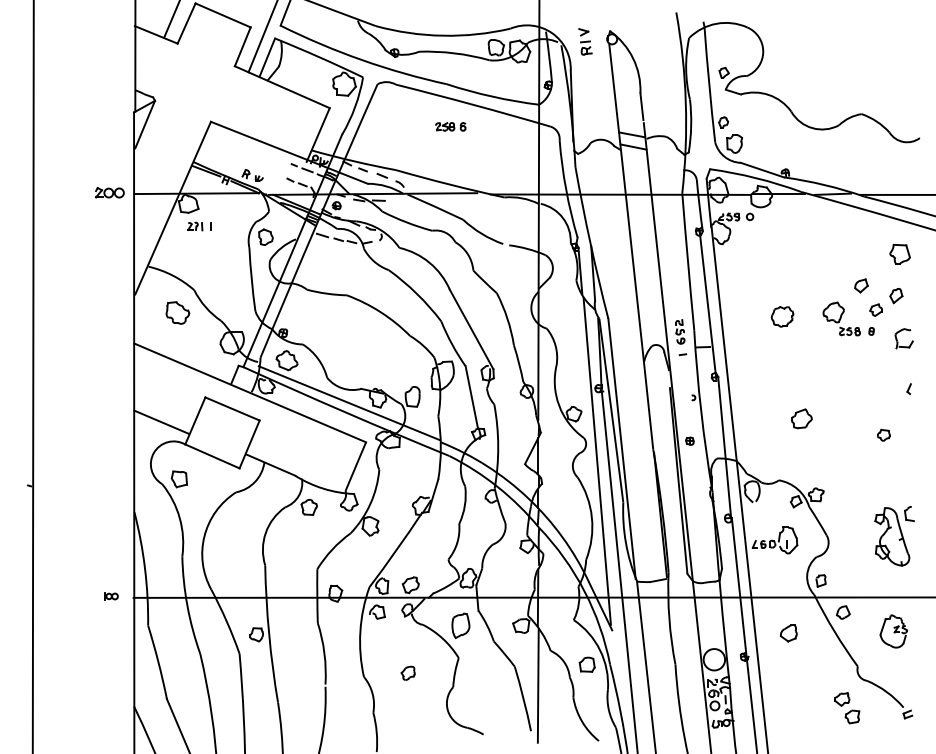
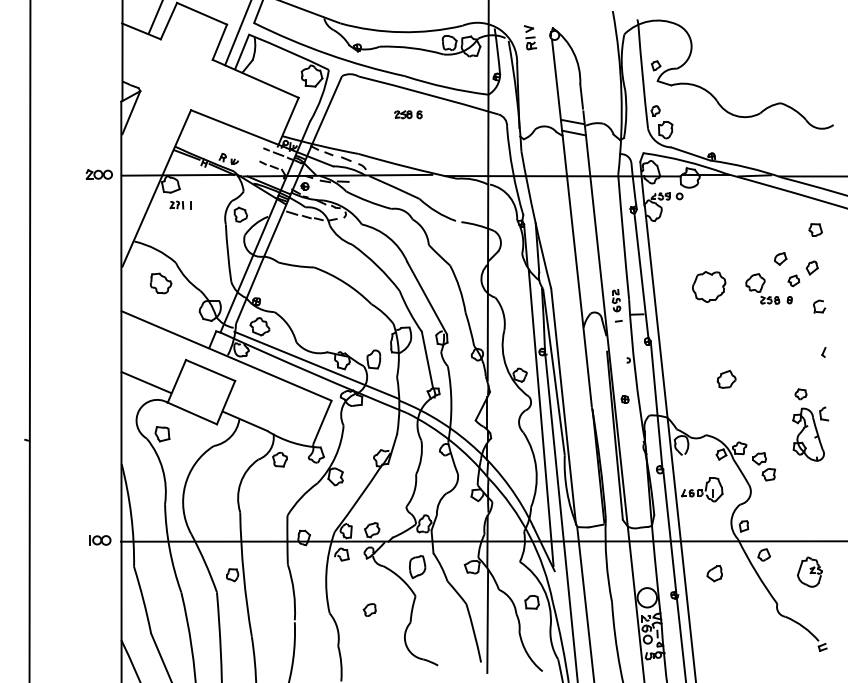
part: (899, 253) -> (815, 229), size x0.71
part: (782, 316) -> (709, 286), size x1.67
part: (904, 338) -> (819, 306), size x0.71
part: (894, 536) -> (810, 434), moved
part: (111, 596) -> (100, 540), size x1.67
part: (847, 708) -> (764, 467), moved

